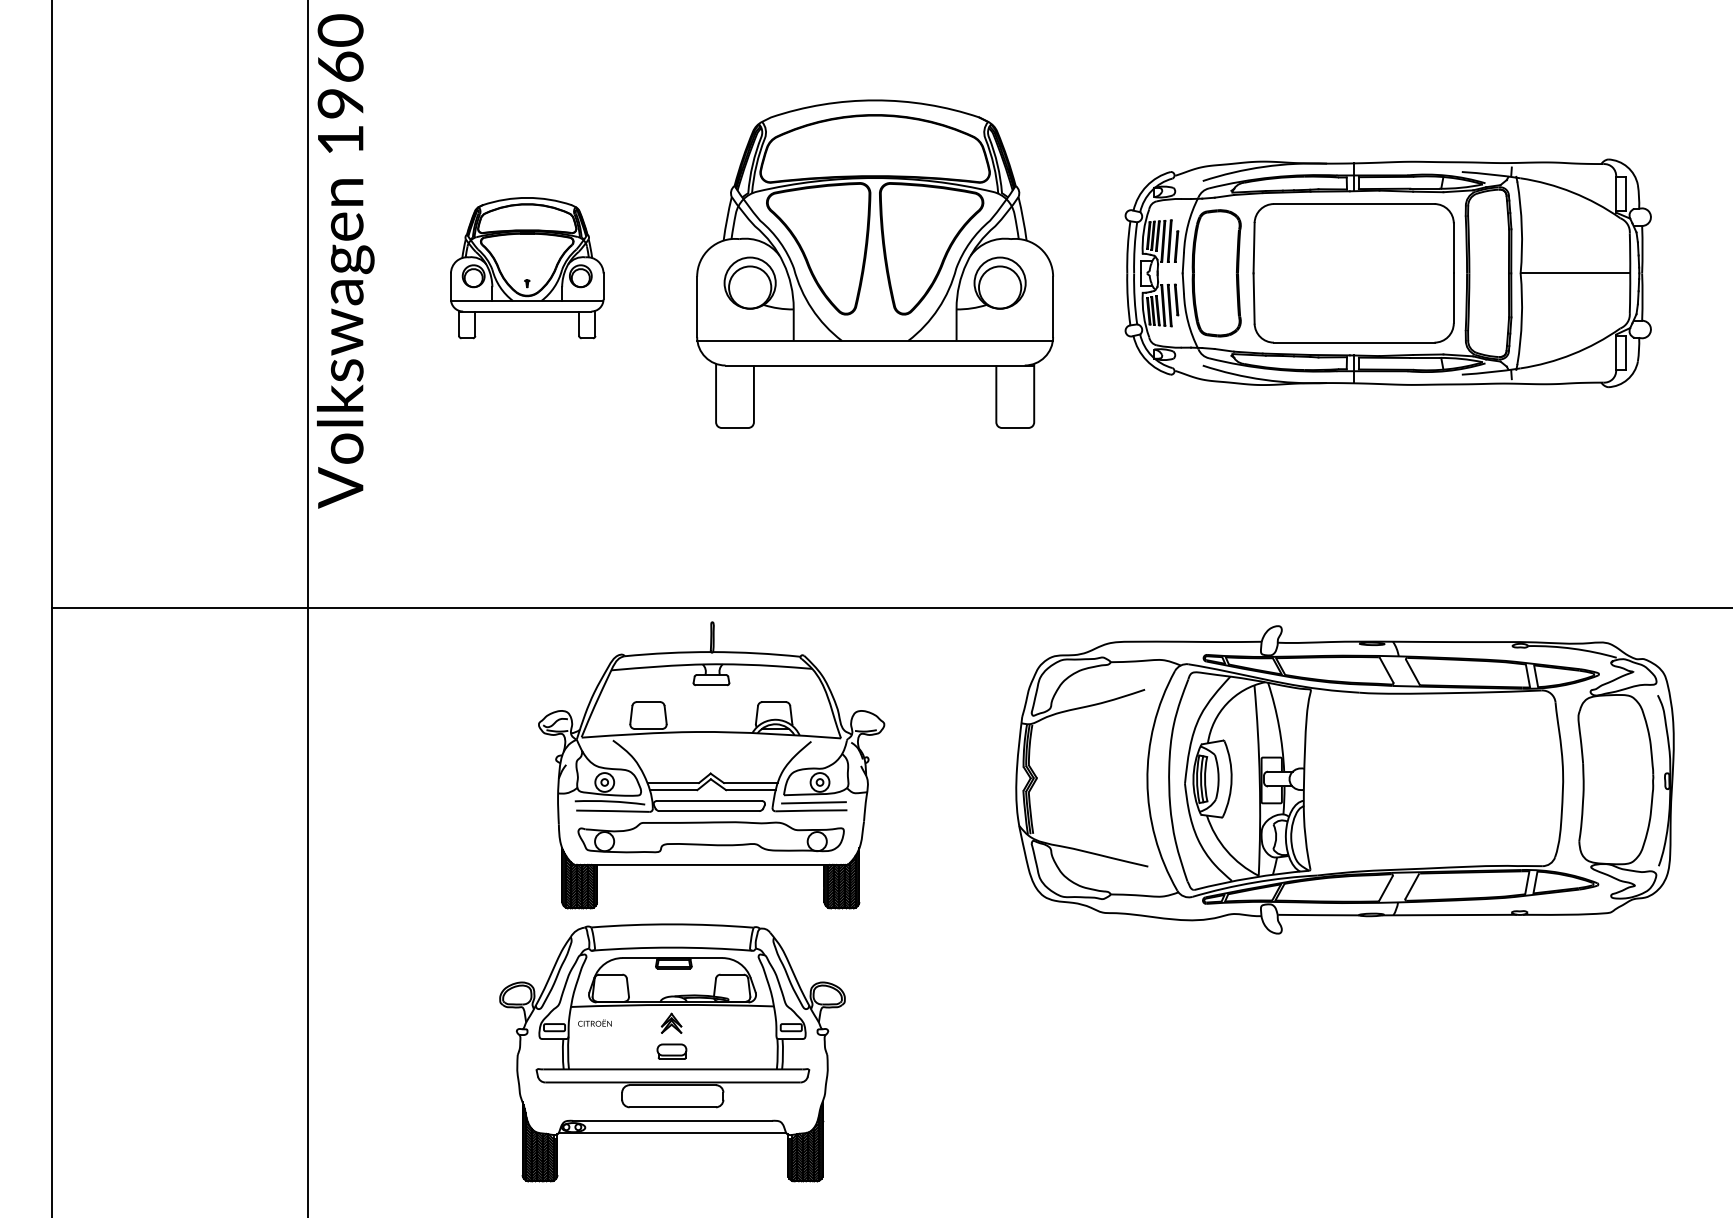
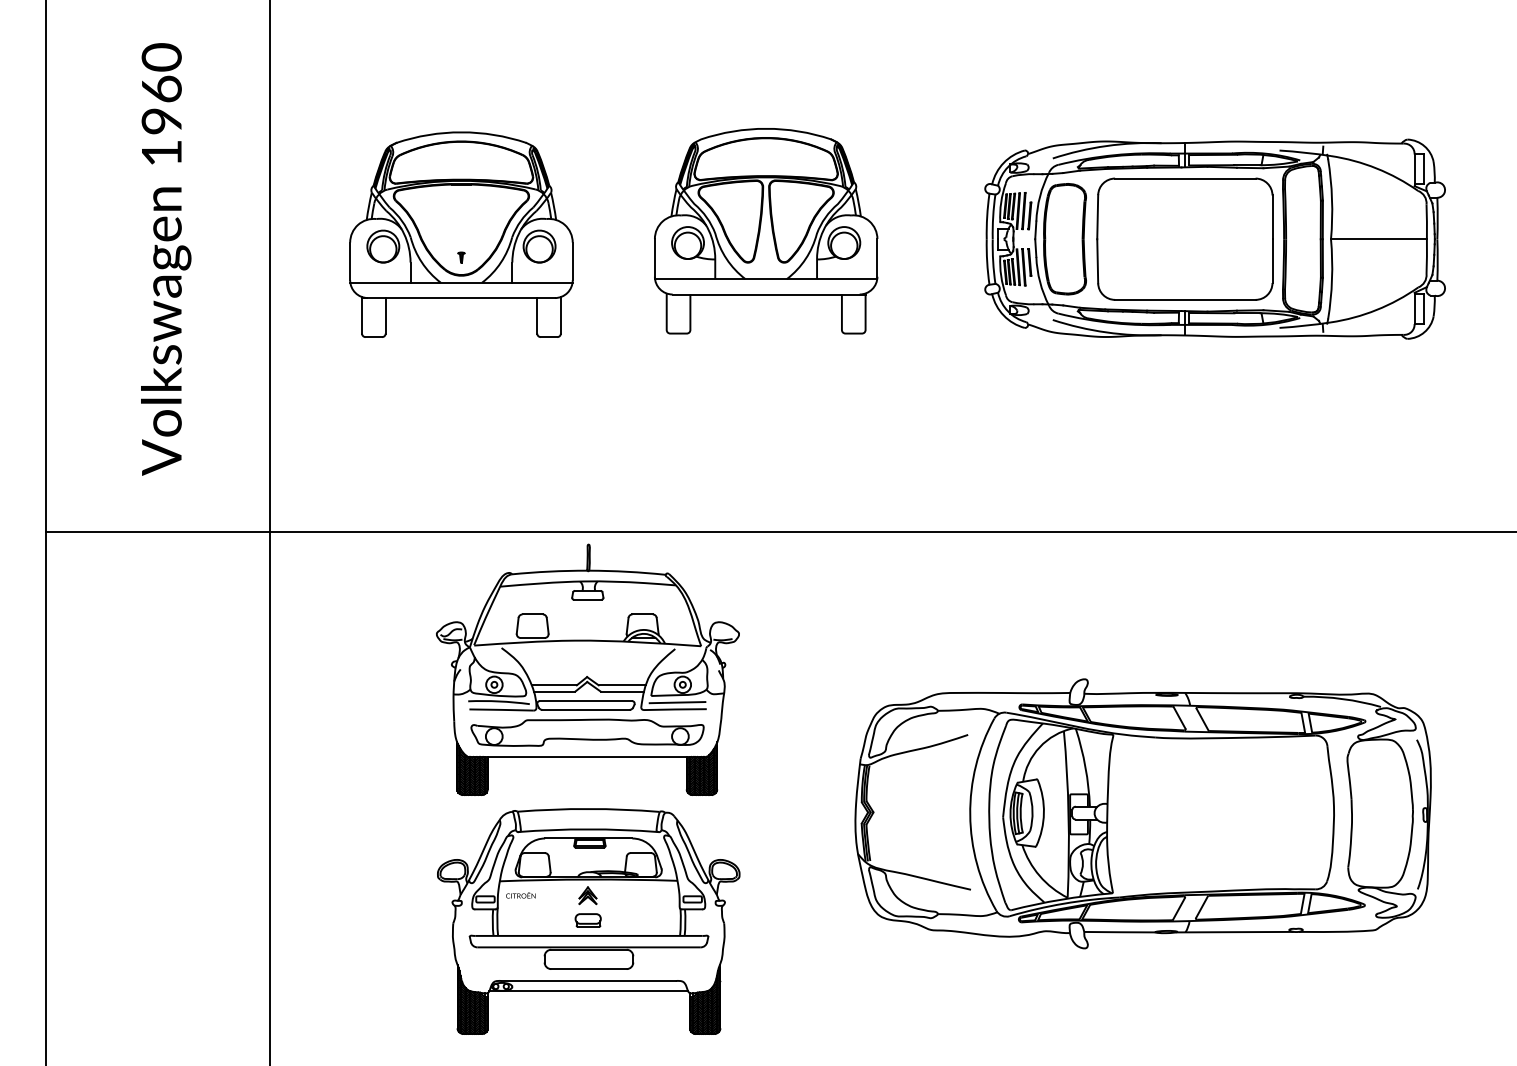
text: (345, 261) -> (165, 259), moved
part: (875, 263) -> (766, 230), size x0.71
part: (527, 267) -> (461, 234), size x1.67
part: (711, 765) -> (587, 669), moved
part: (1344, 779) -> (1142, 813), moved

